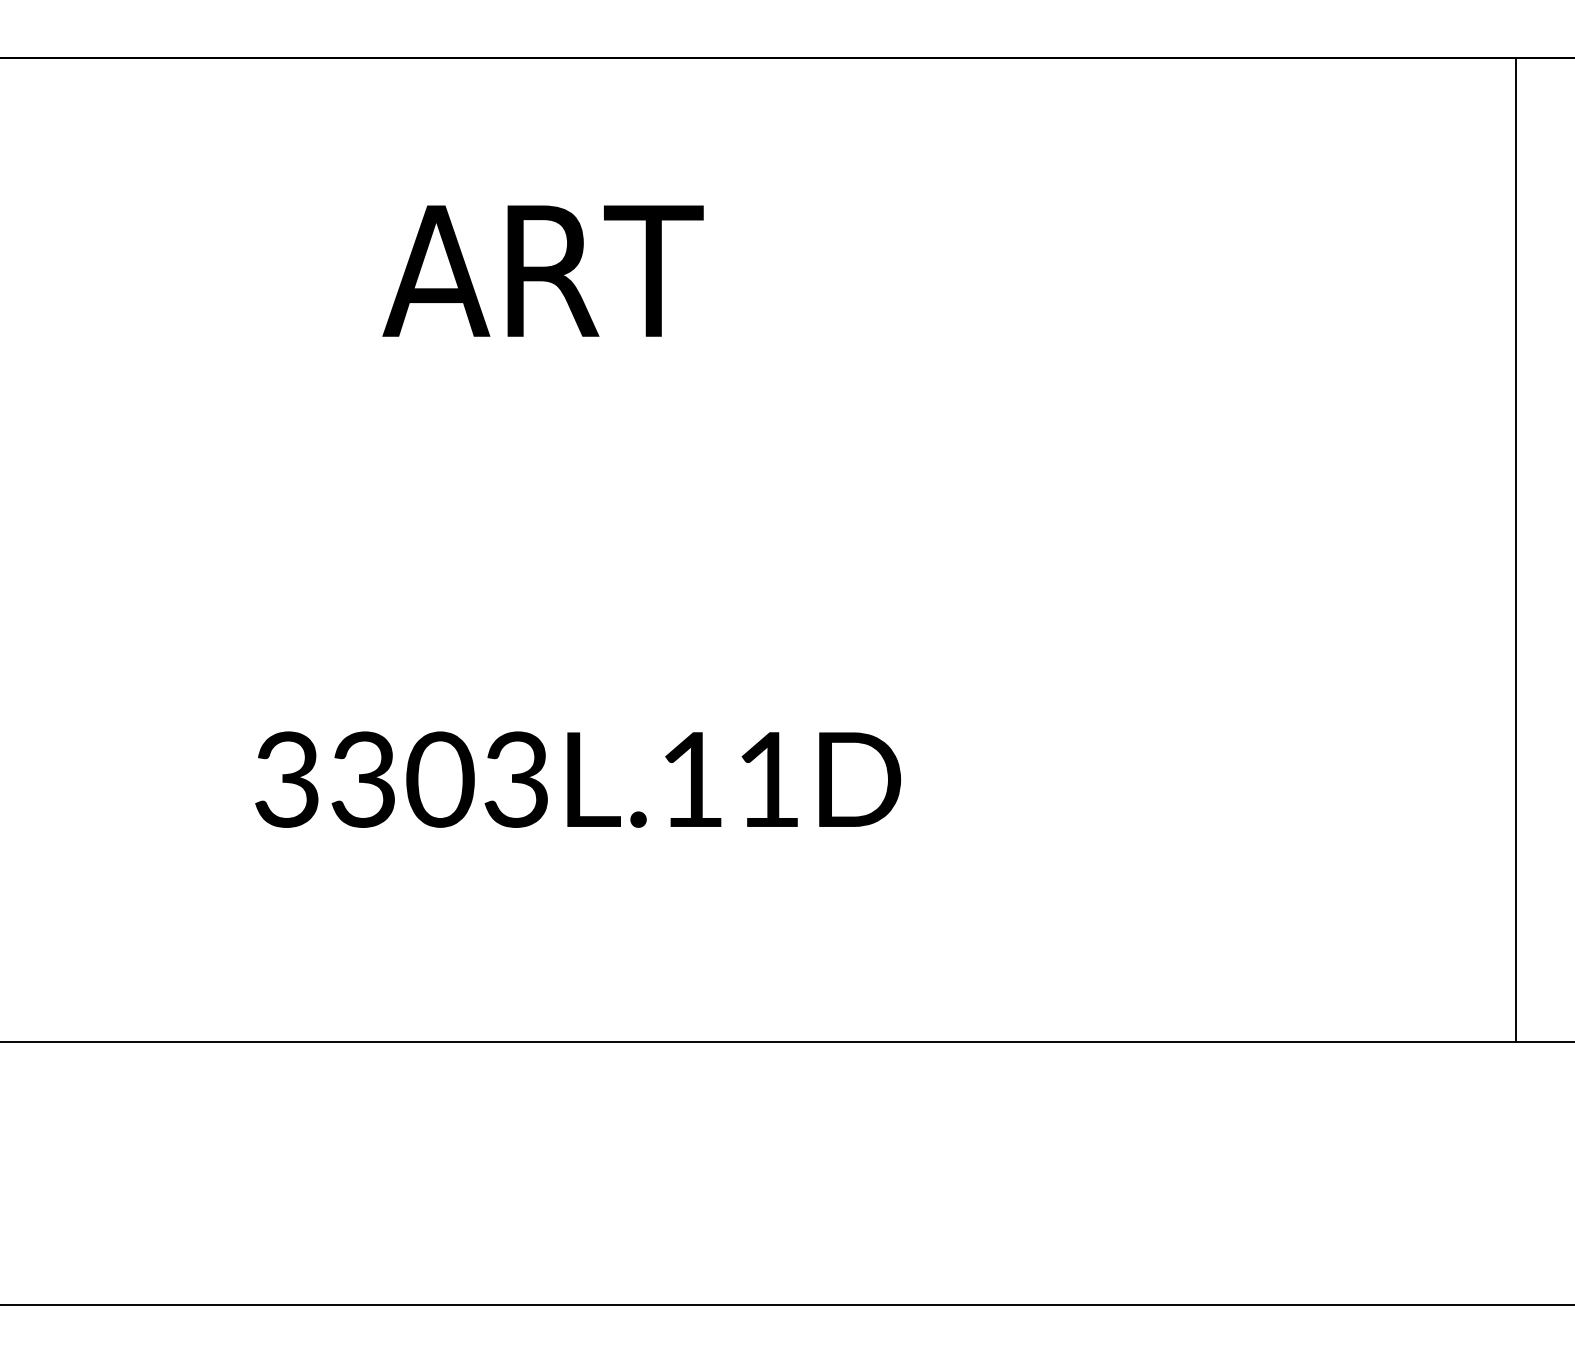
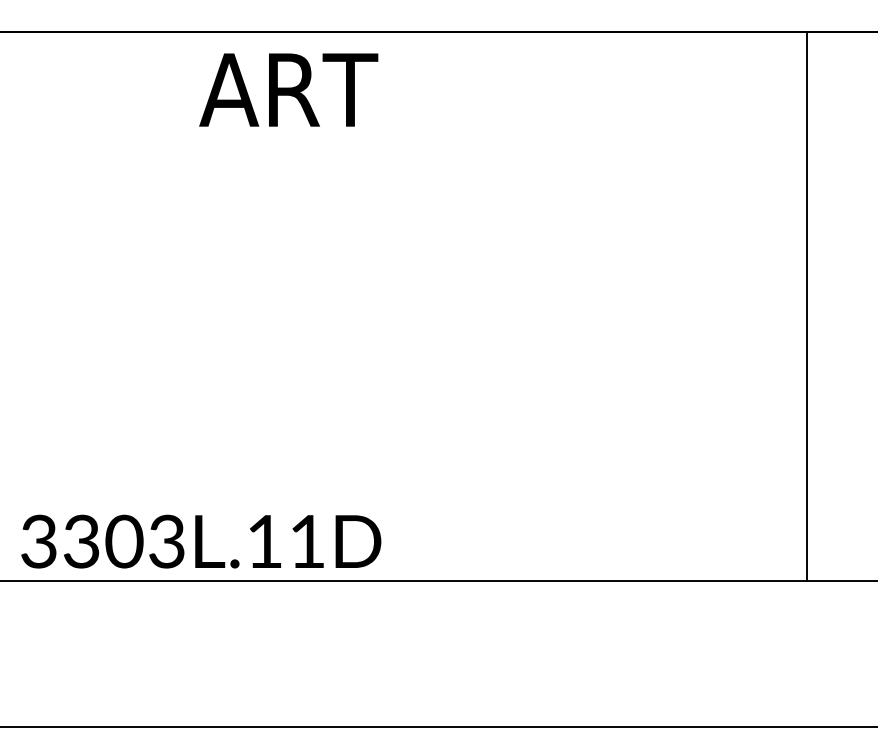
text: (542, 270) -> (288, 89), moved
line: (1516, 549) -> (807, 306), moved
text: (578, 779) -> (201, 541), moved

